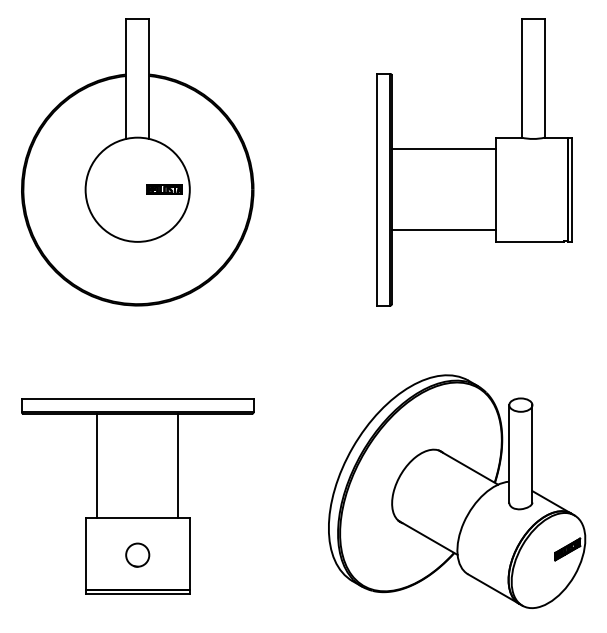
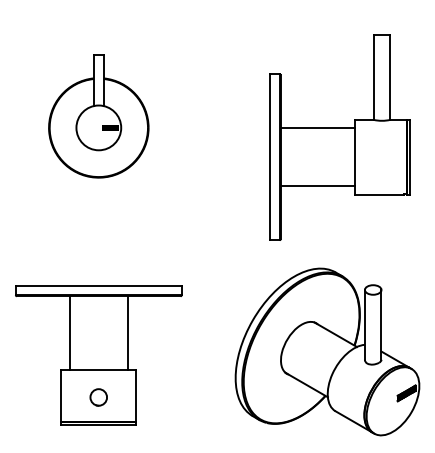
part: (137, 162) -> (98, 116), size x0.6
part: (474, 162) -> (339, 137), moved

